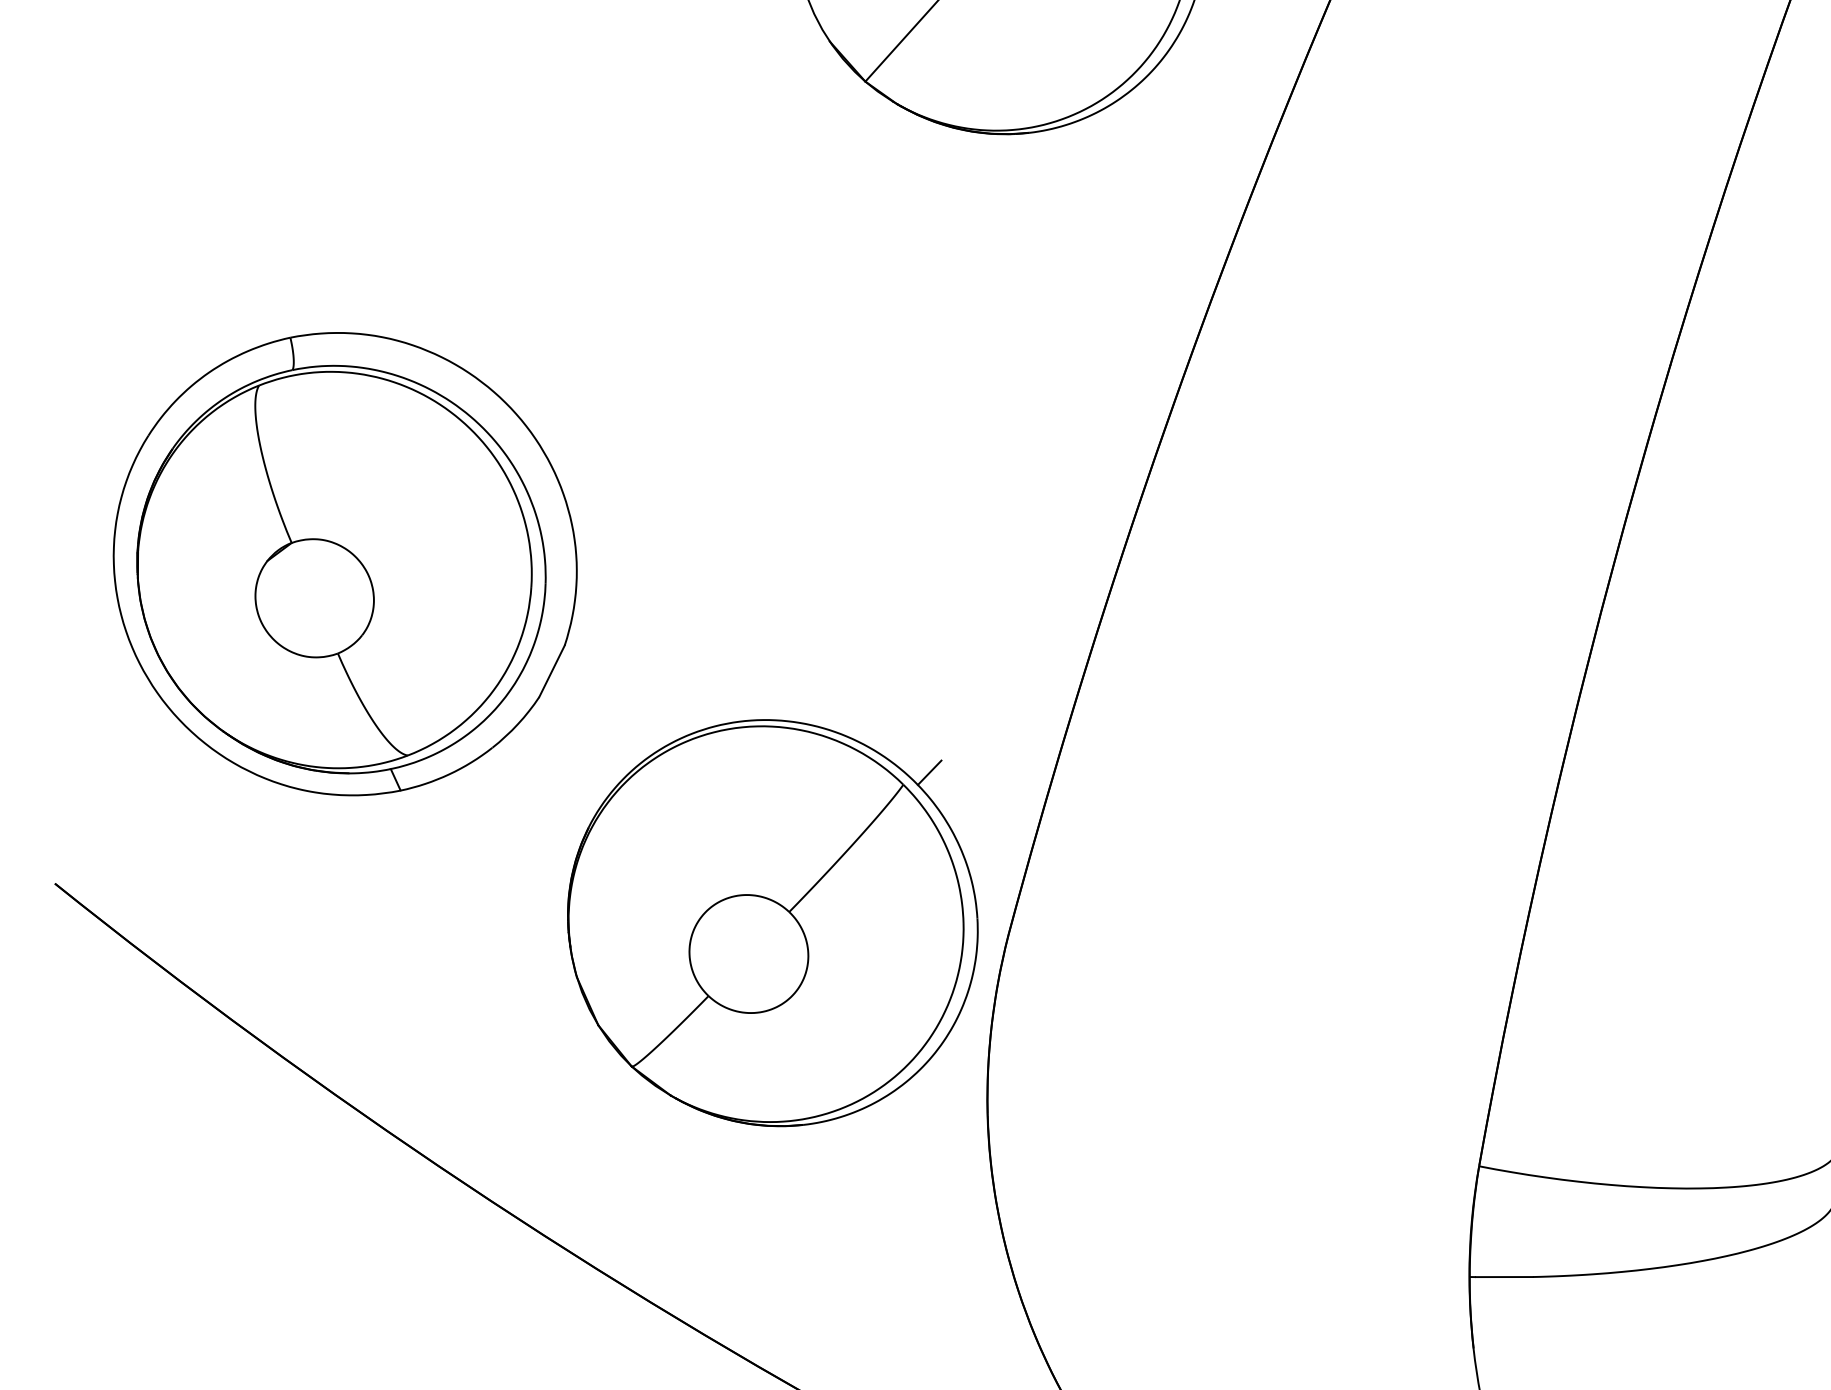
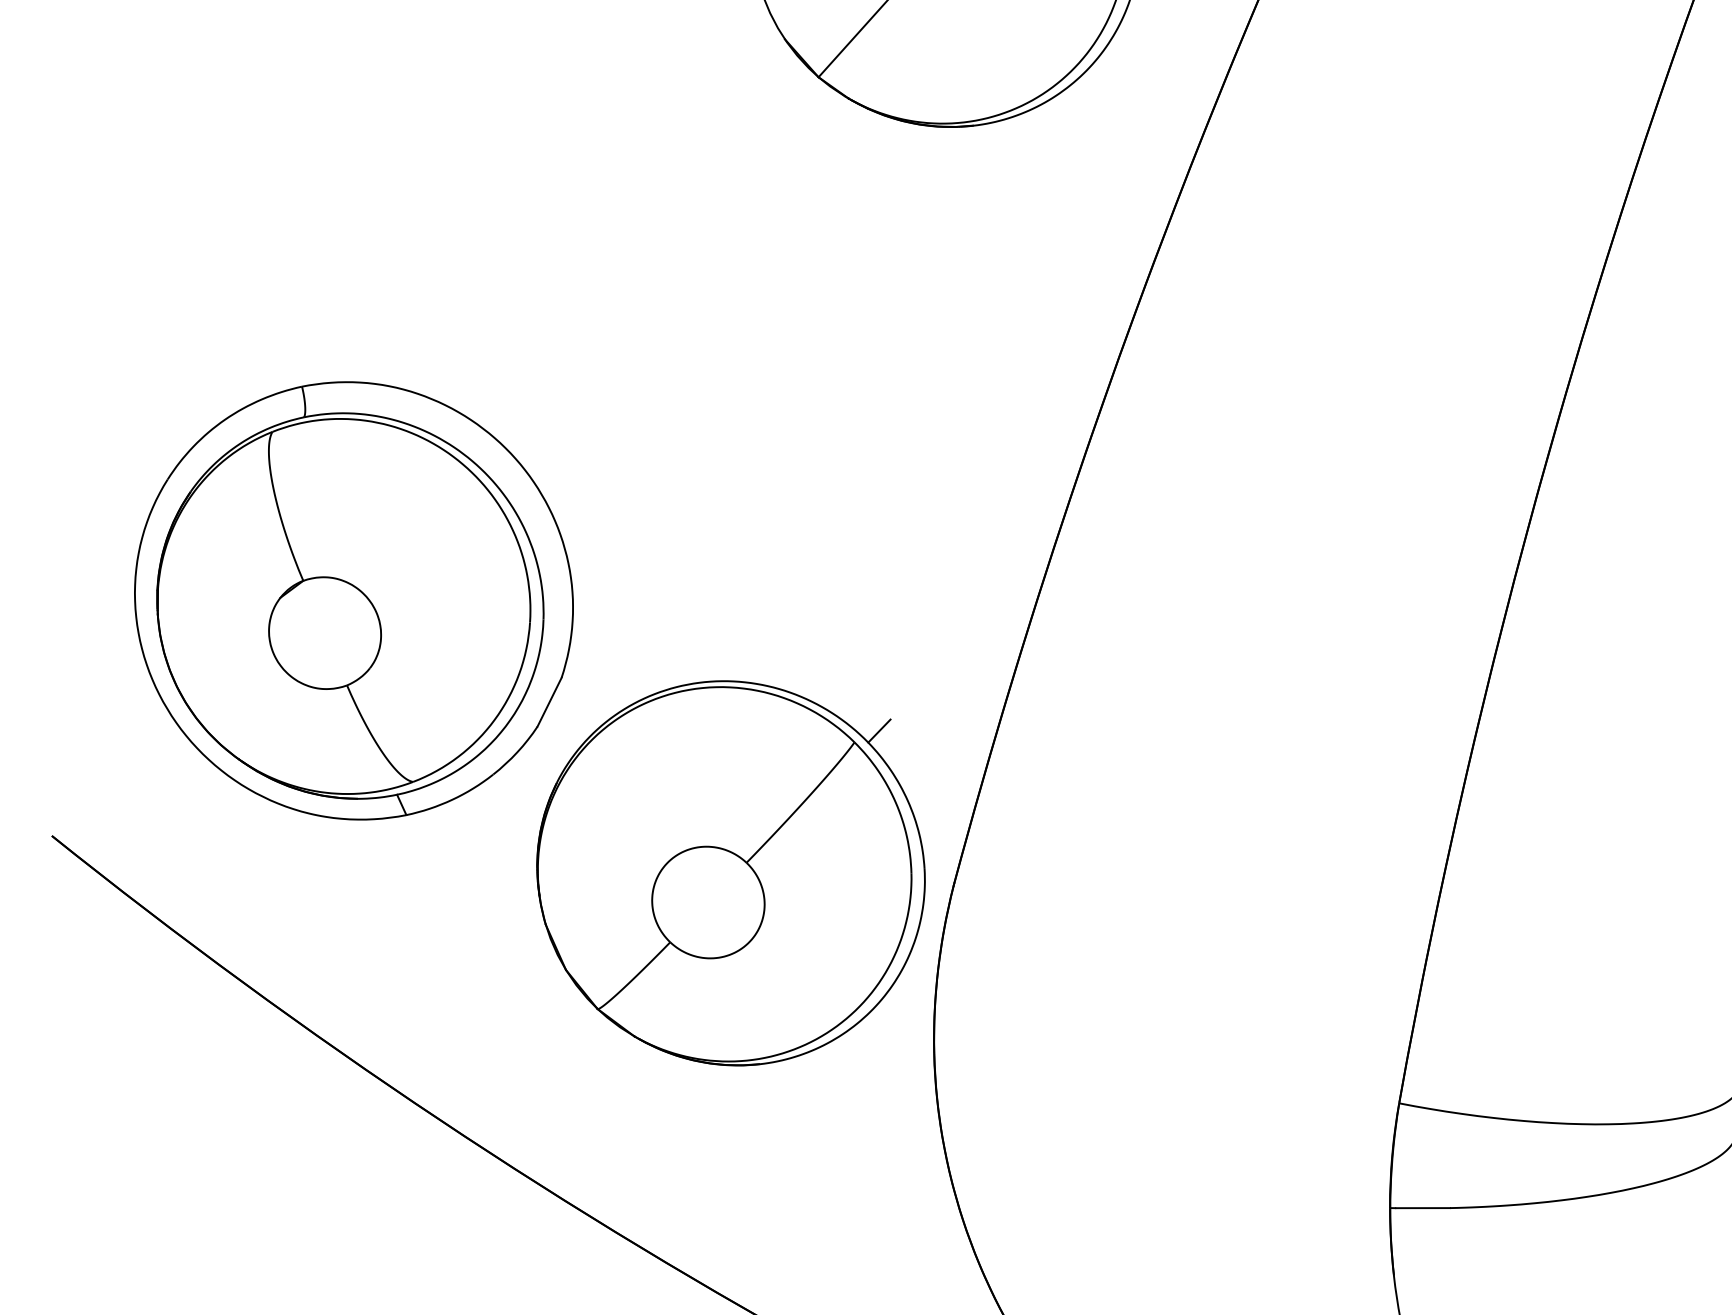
part: (344, 564) -> (353, 601), moved

